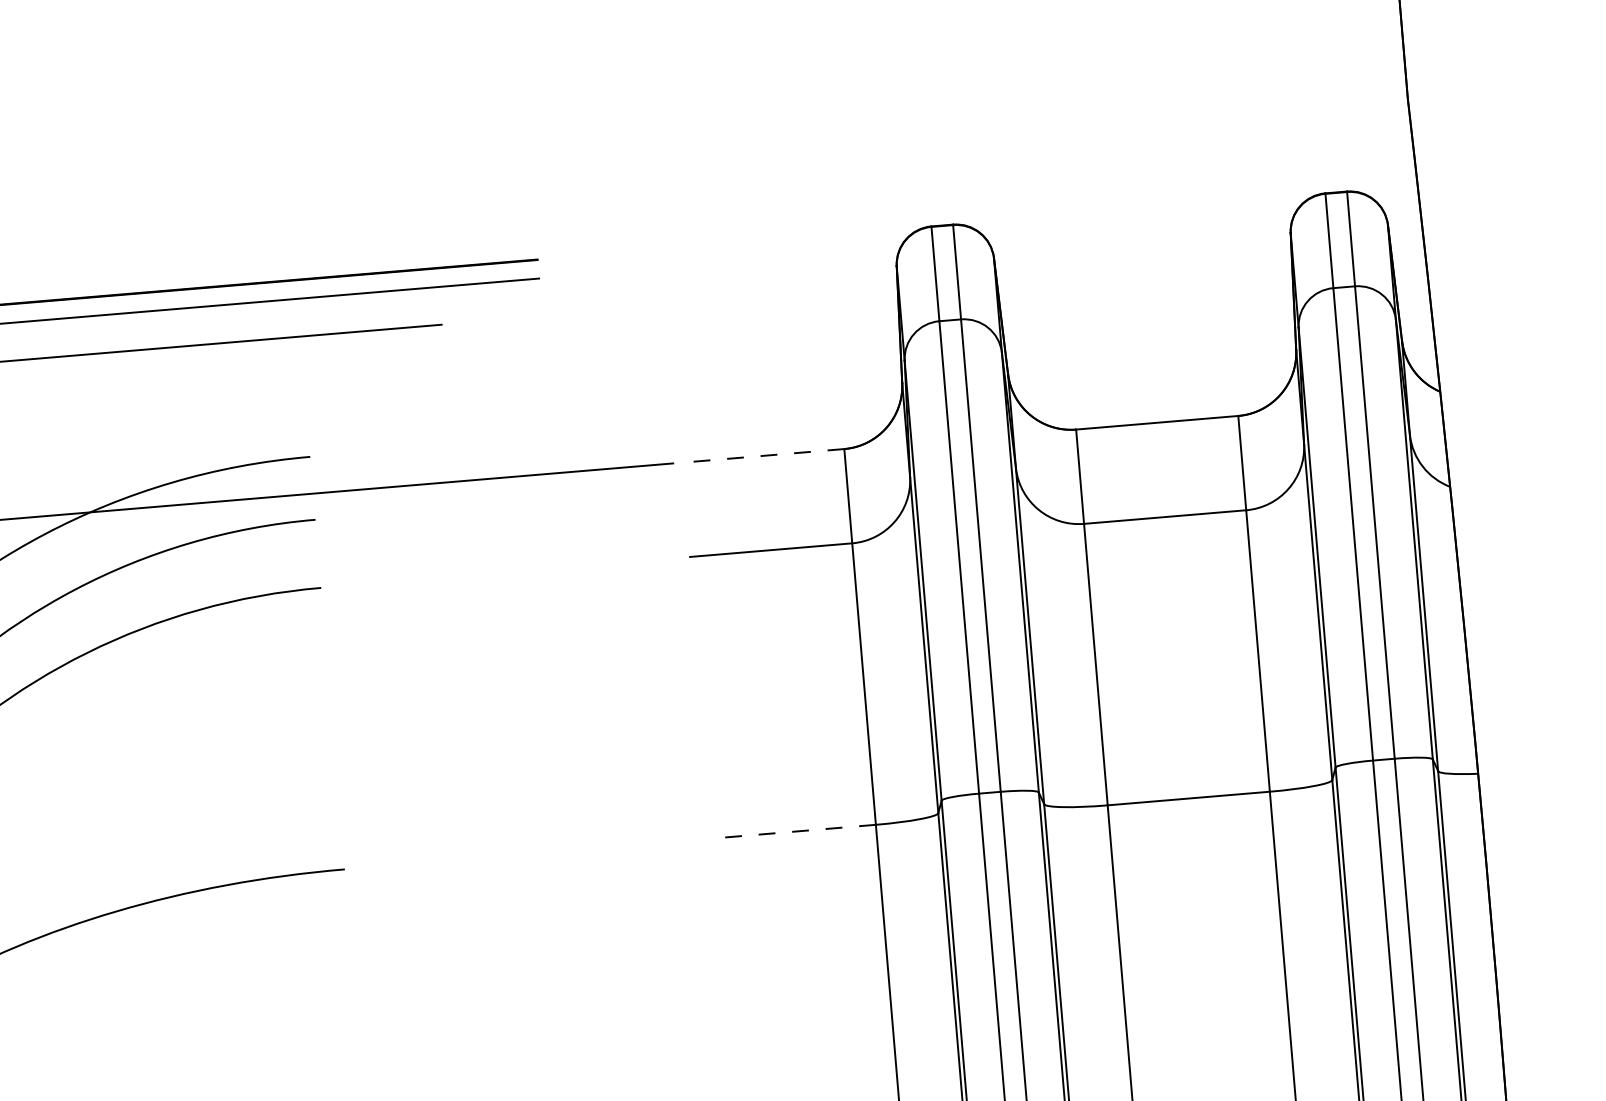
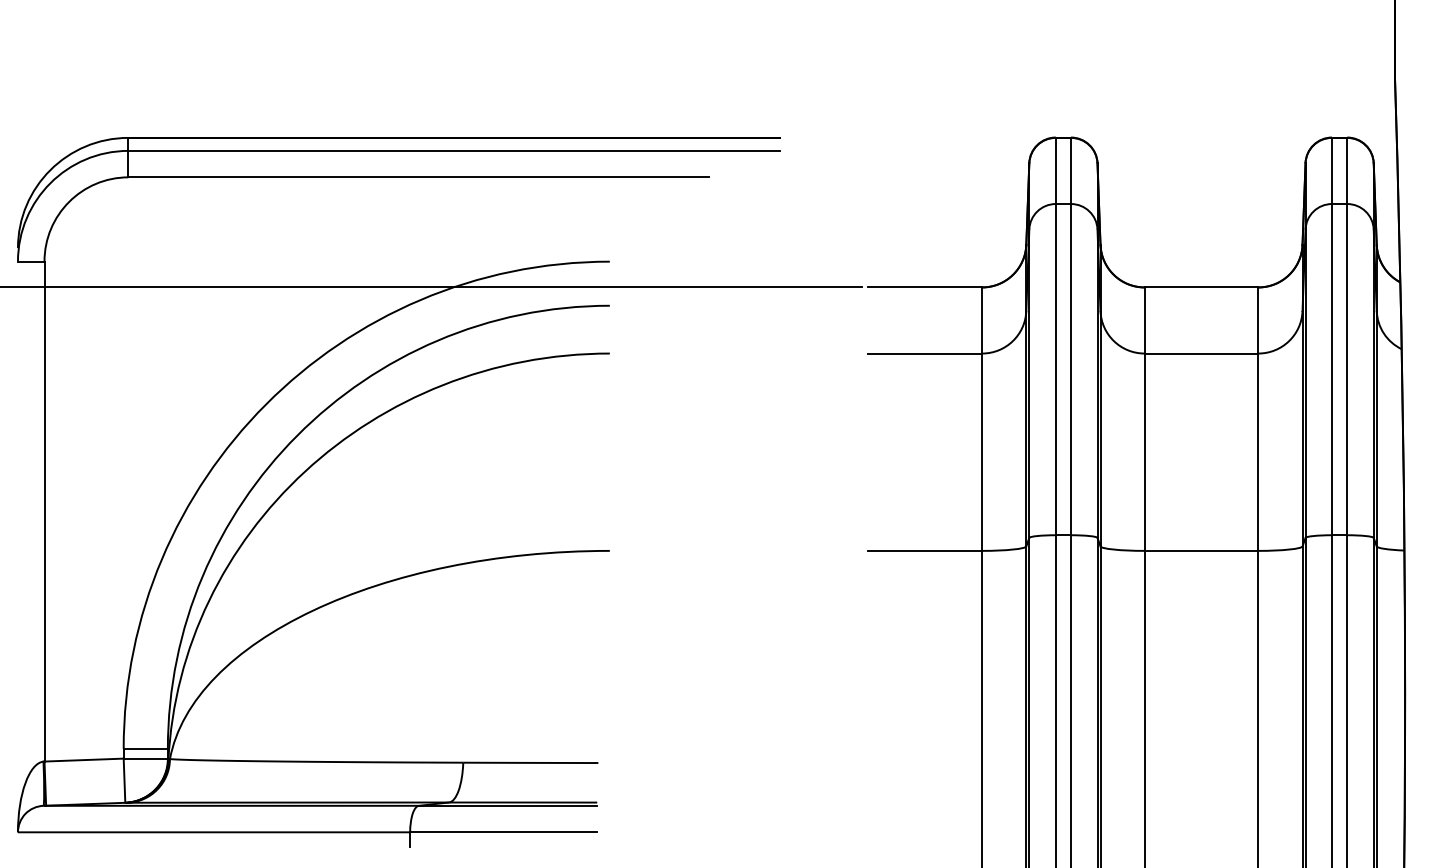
line: (763, 455) -> (925, 287), dashed -> solid
line: (795, 831) -> (925, 550), dashed -> solid

